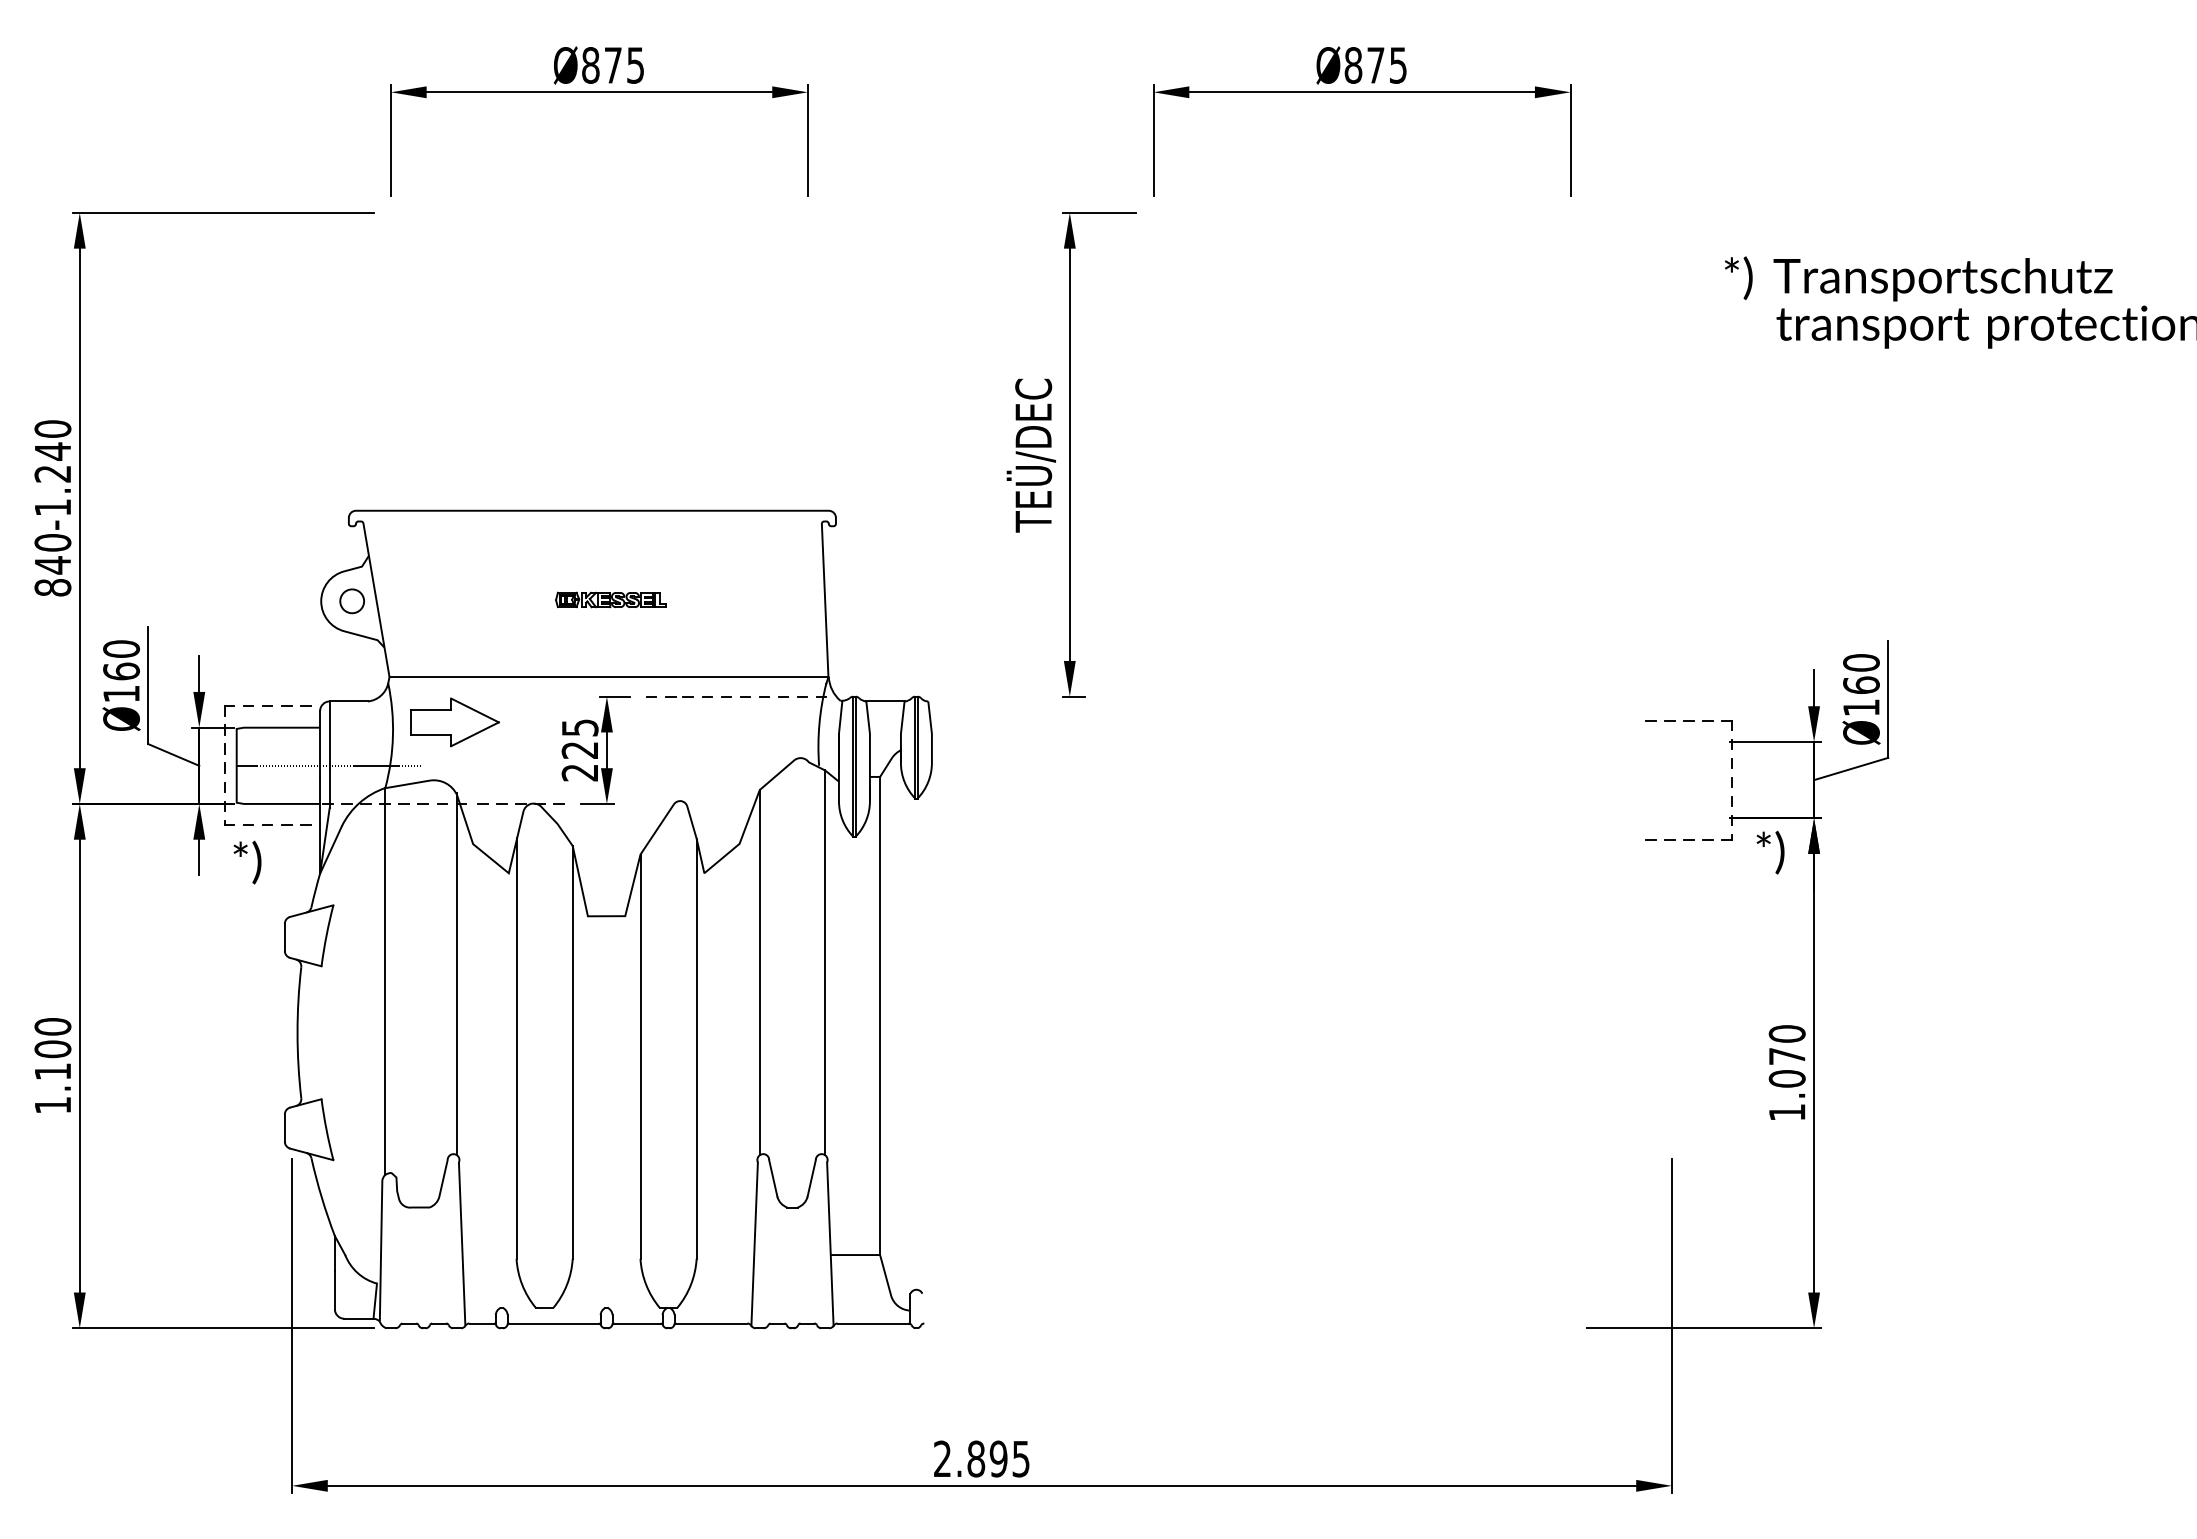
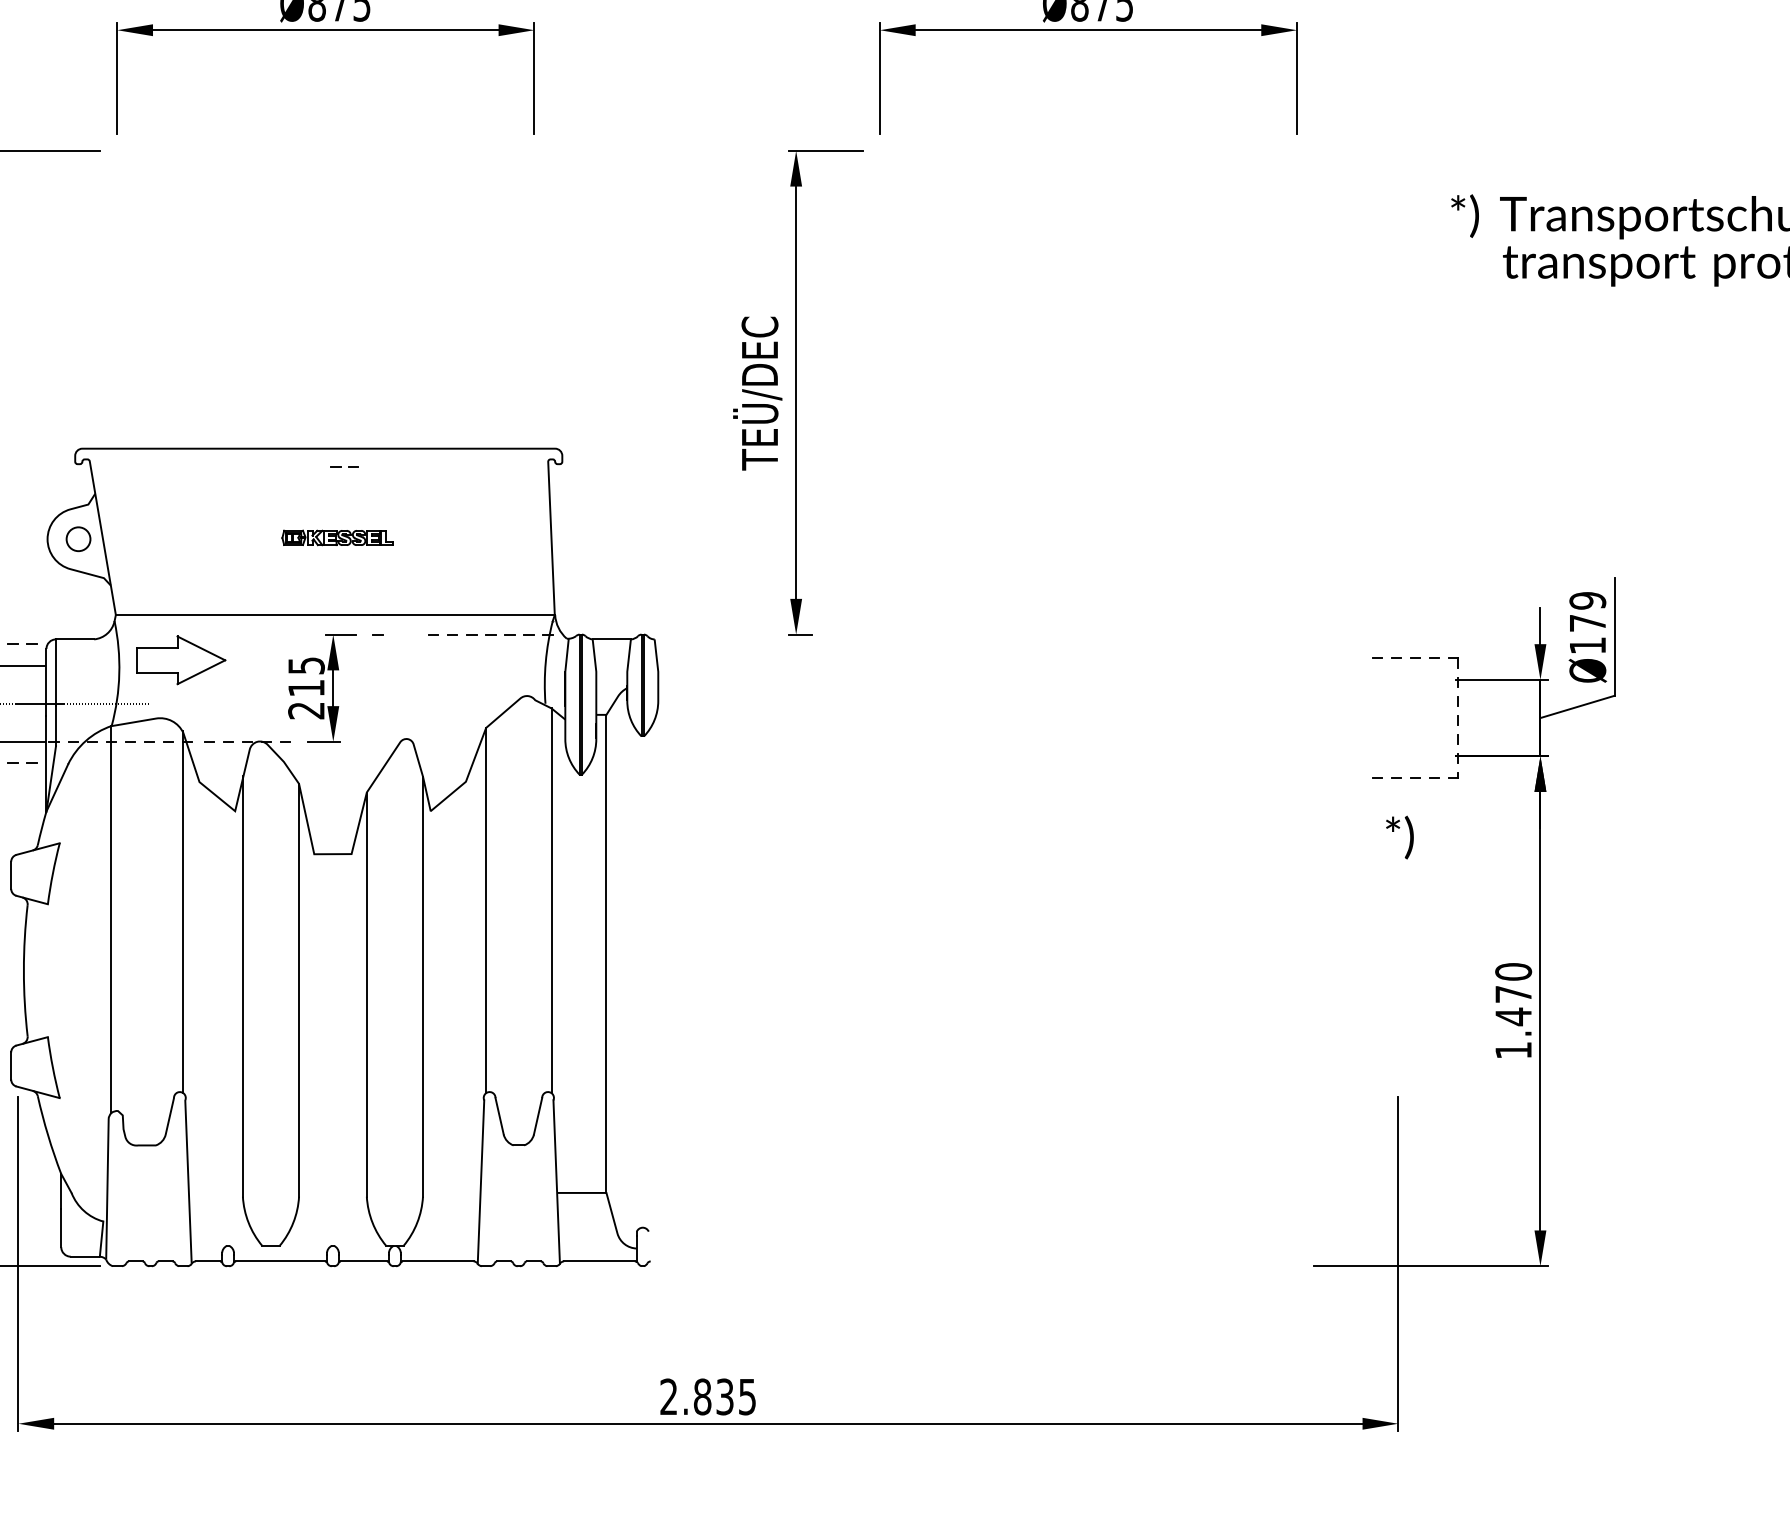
text: (1861, 673) -> (1587, 611), Ø160 -> Ø179
line: (676, 696) -> (341, 466), moved
text: (579, 750) -> (305, 688), 225 -> 215
text: (1770, 852) -> (1399, 837), moved
text: (1786, 1078) -> (1512, 1016), 1.070 -> 1.470
text: (998, 1458) -> (724, 1396), 2.895 -> 2.835

